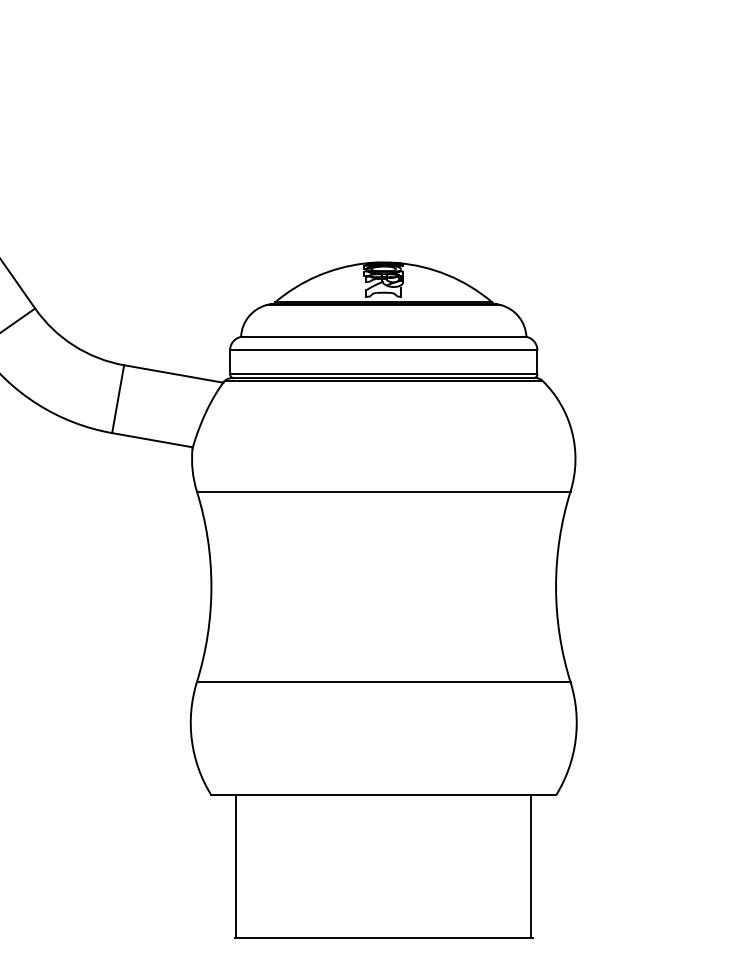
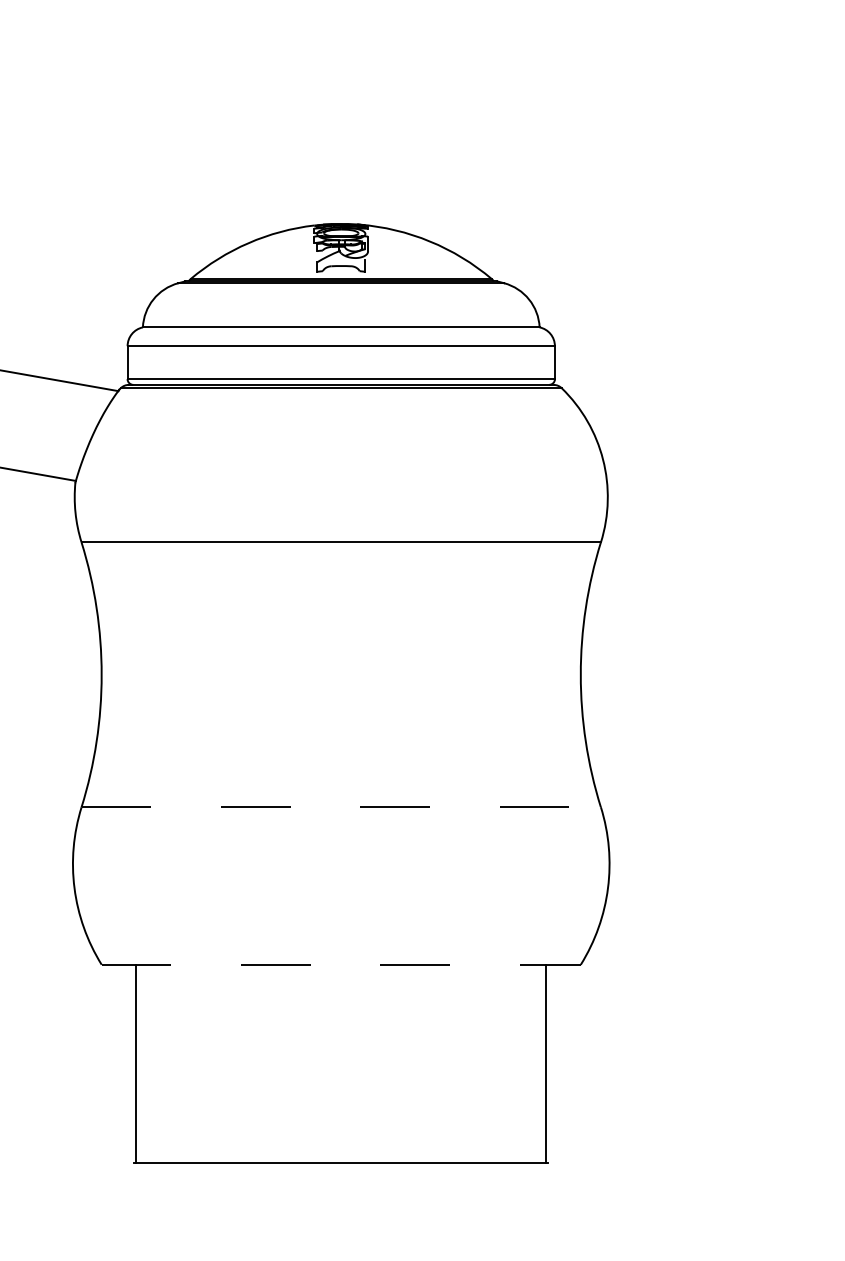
line: (383, 682) -> (340, 807), solid -> dashed
line: (384, 795) -> (342, 964), solid -> dashed

